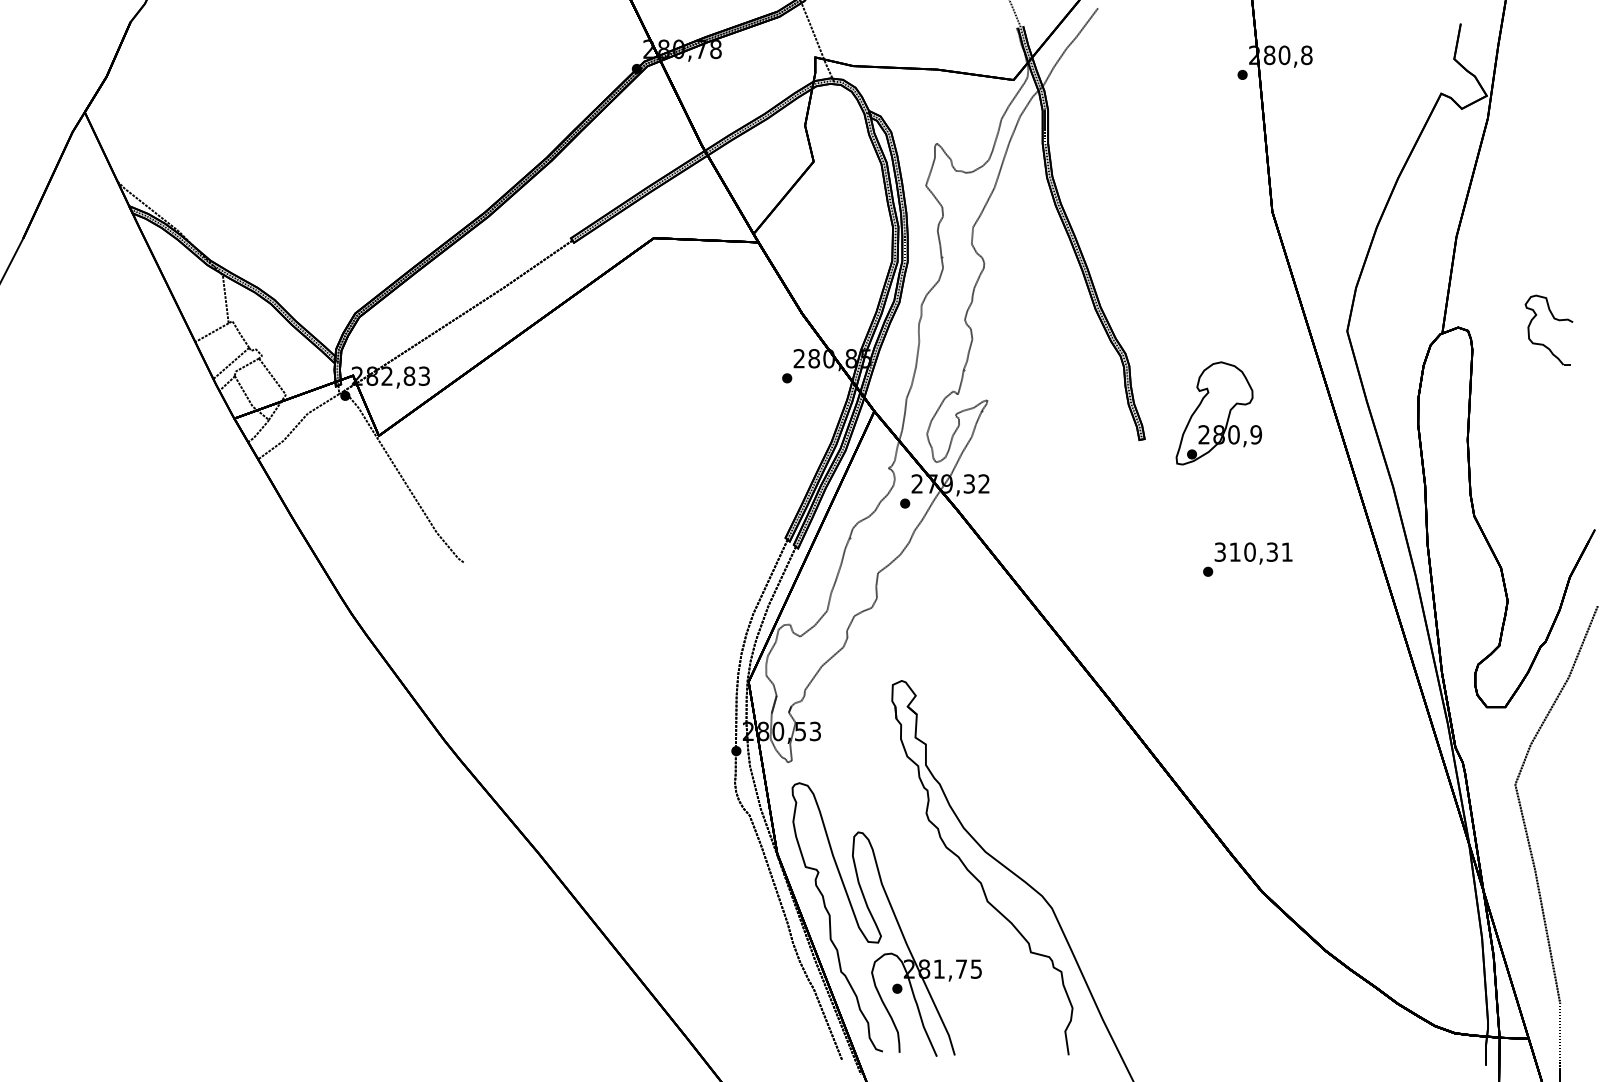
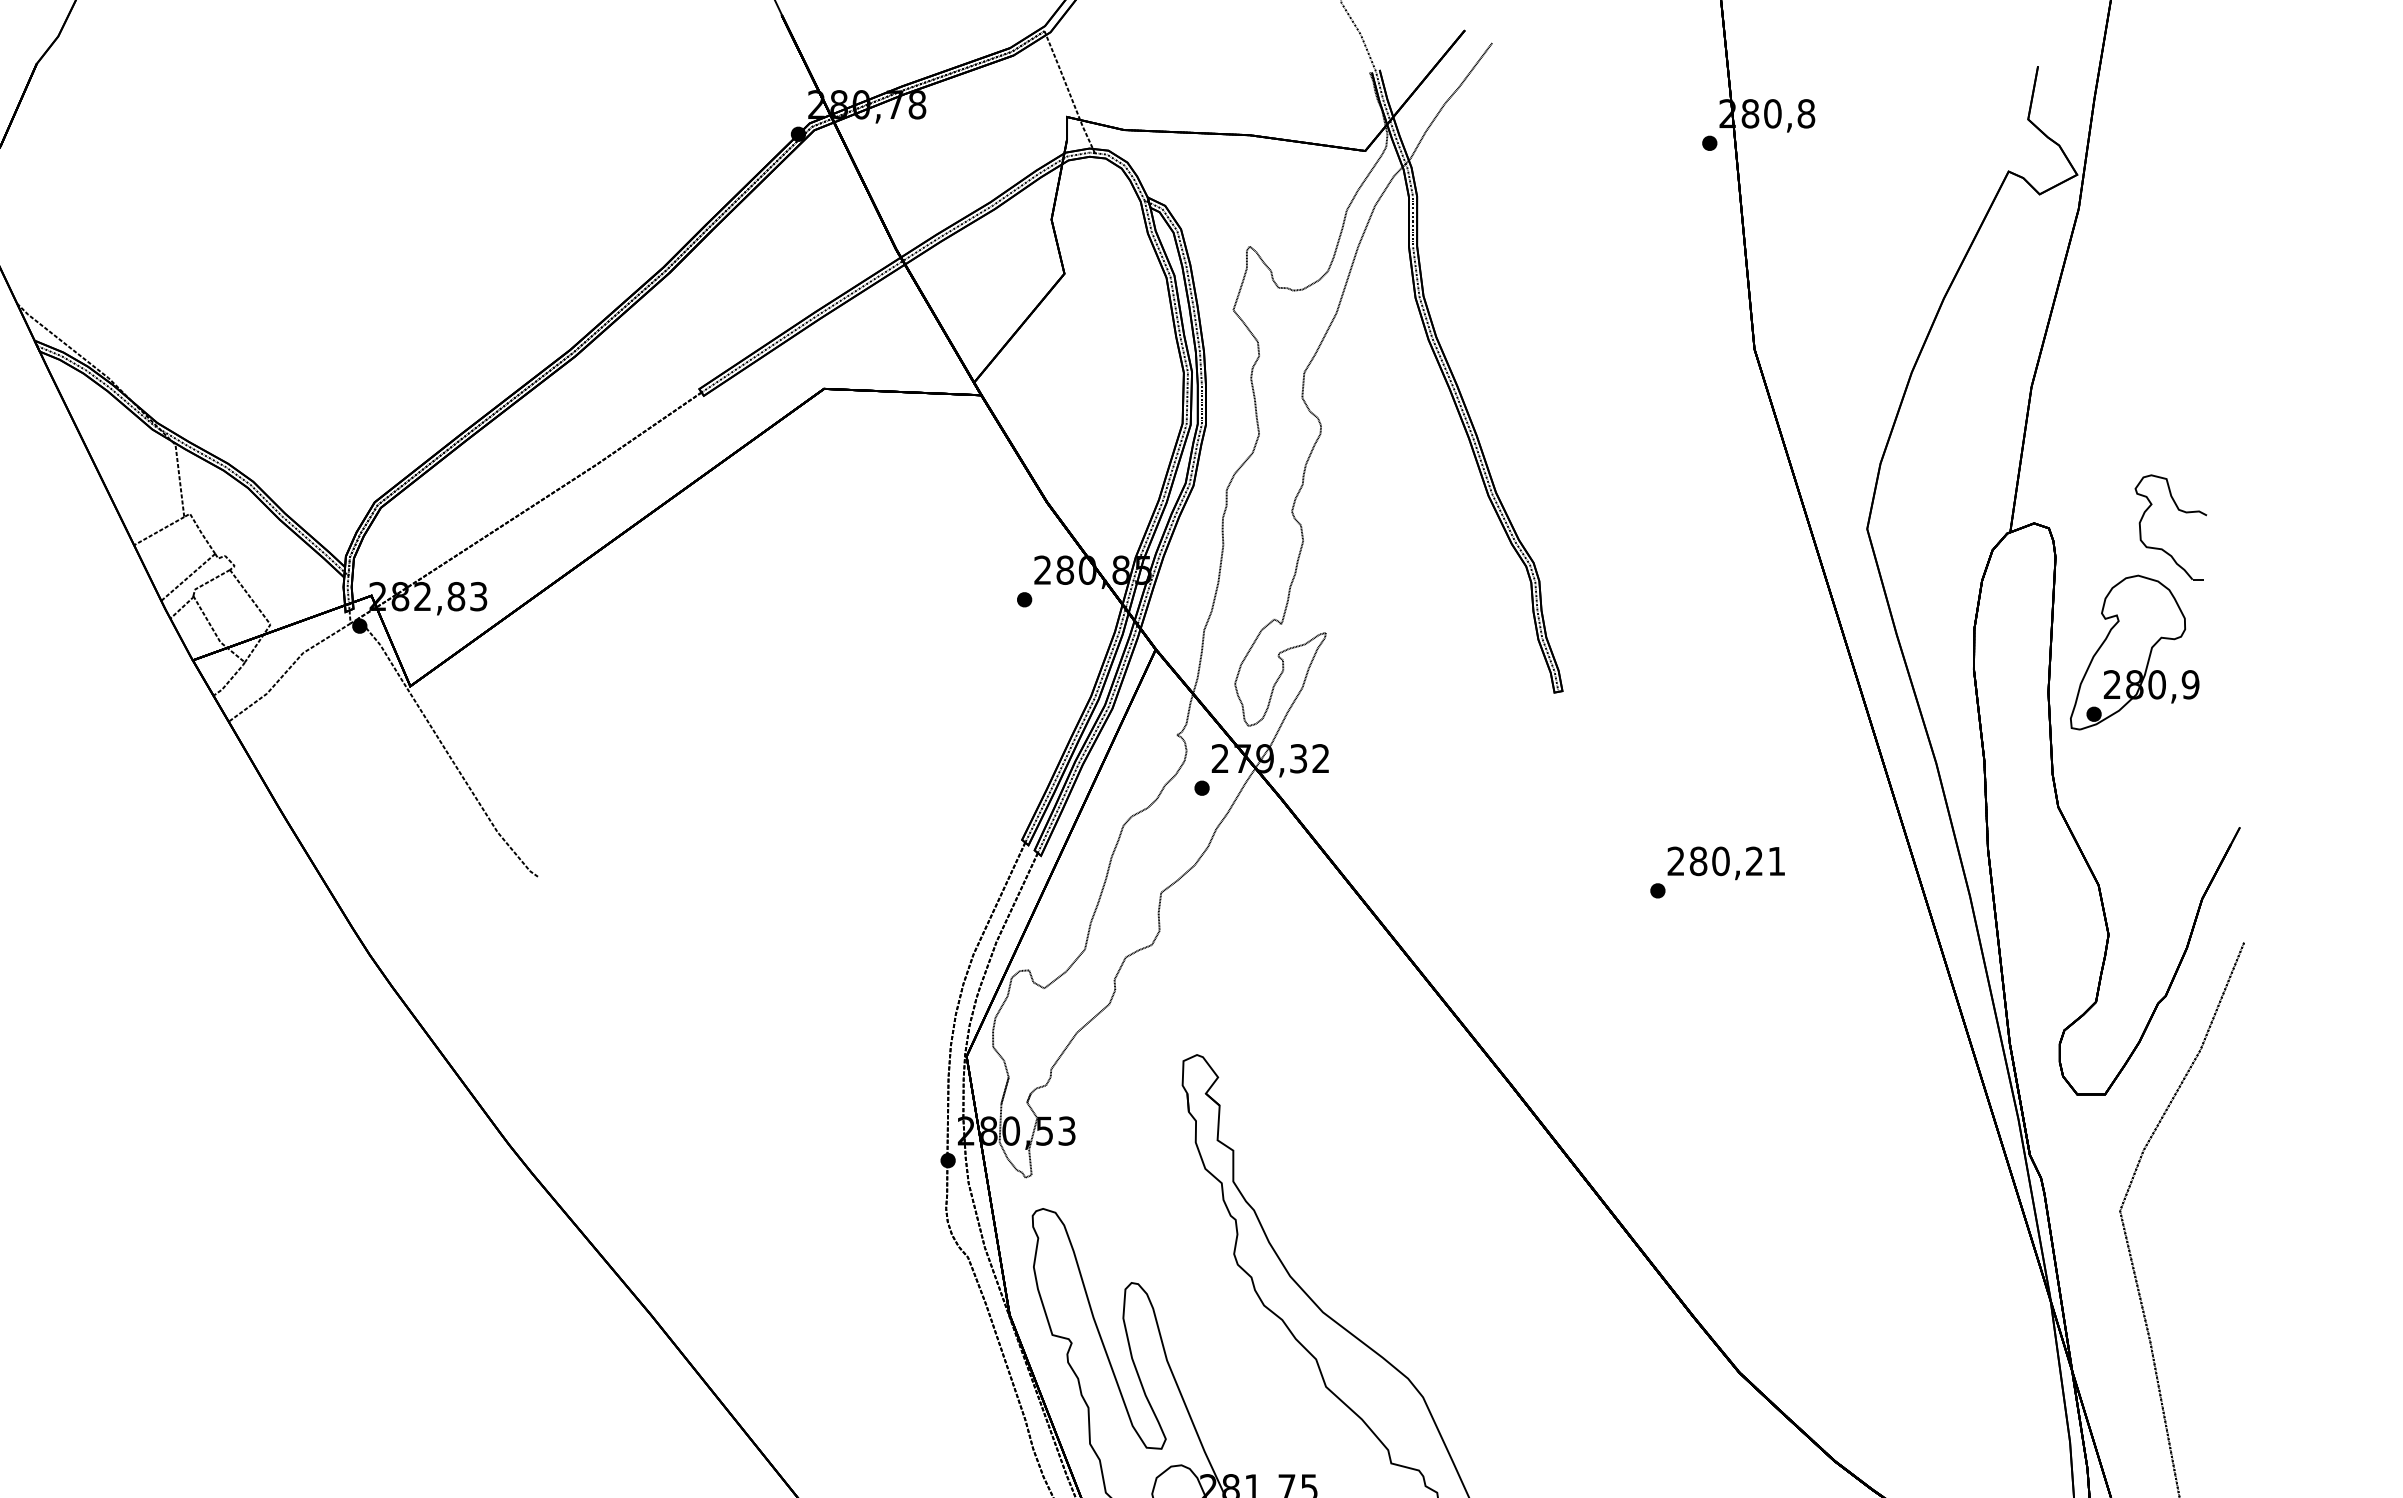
part: (1218, 413) -> (2133, 652), moved
text: (1245, 551) -> (1714, 860), 310,31 -> 280,21

